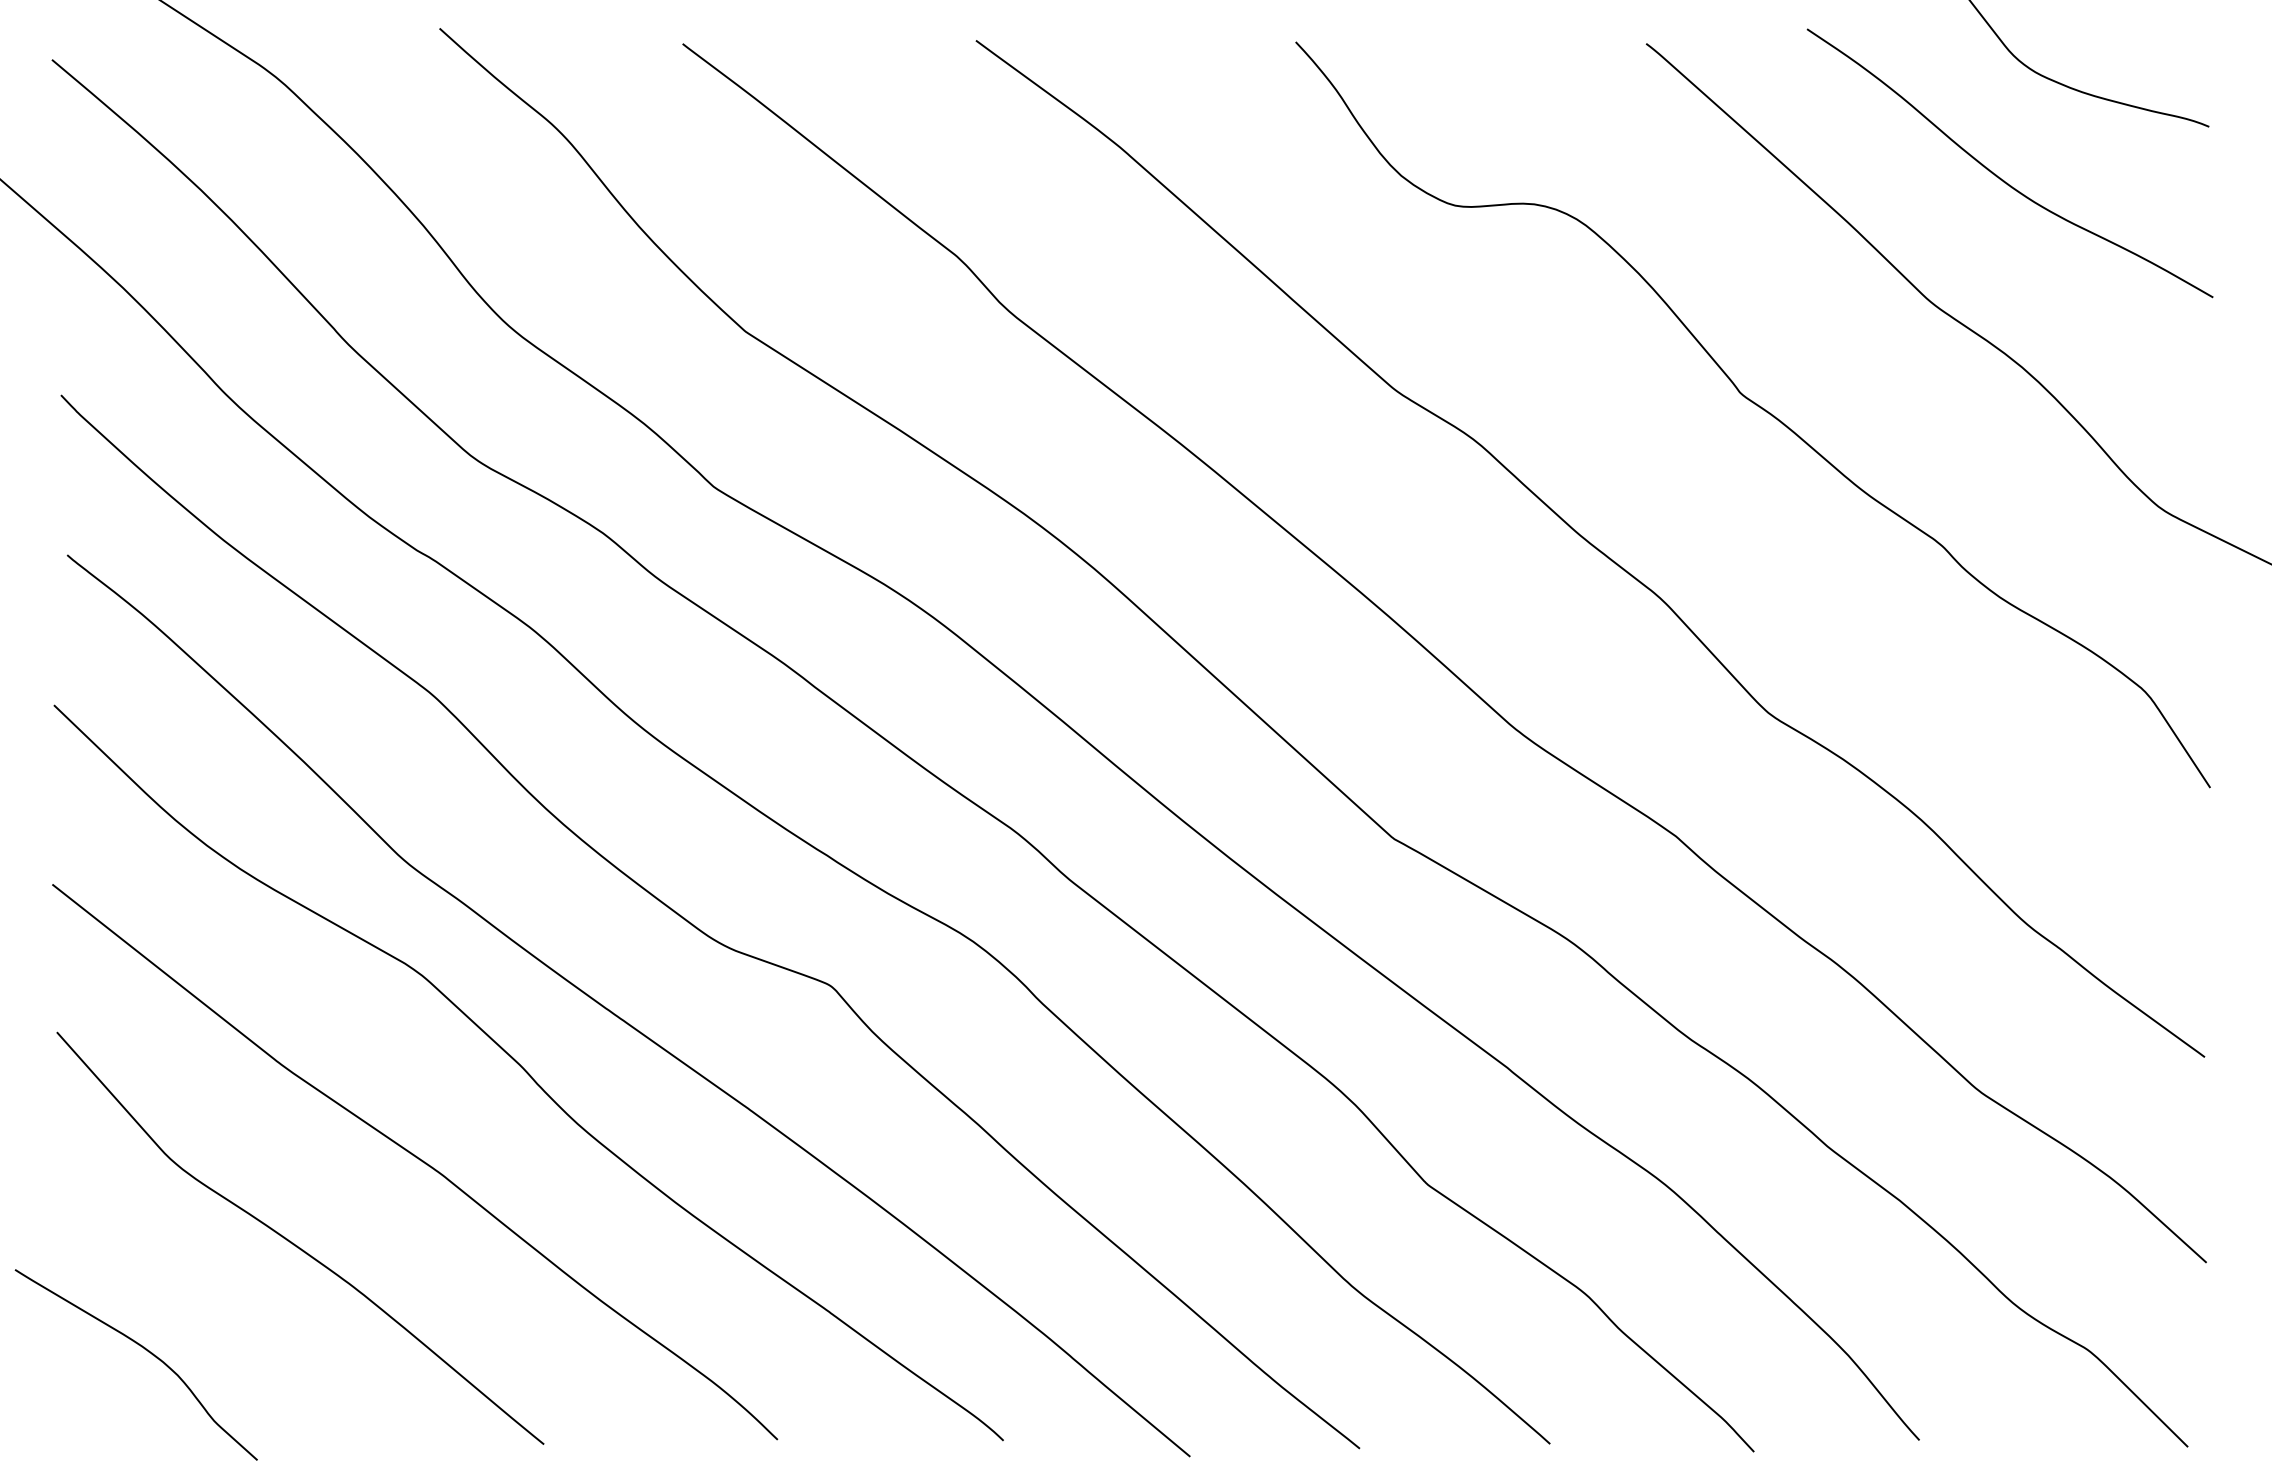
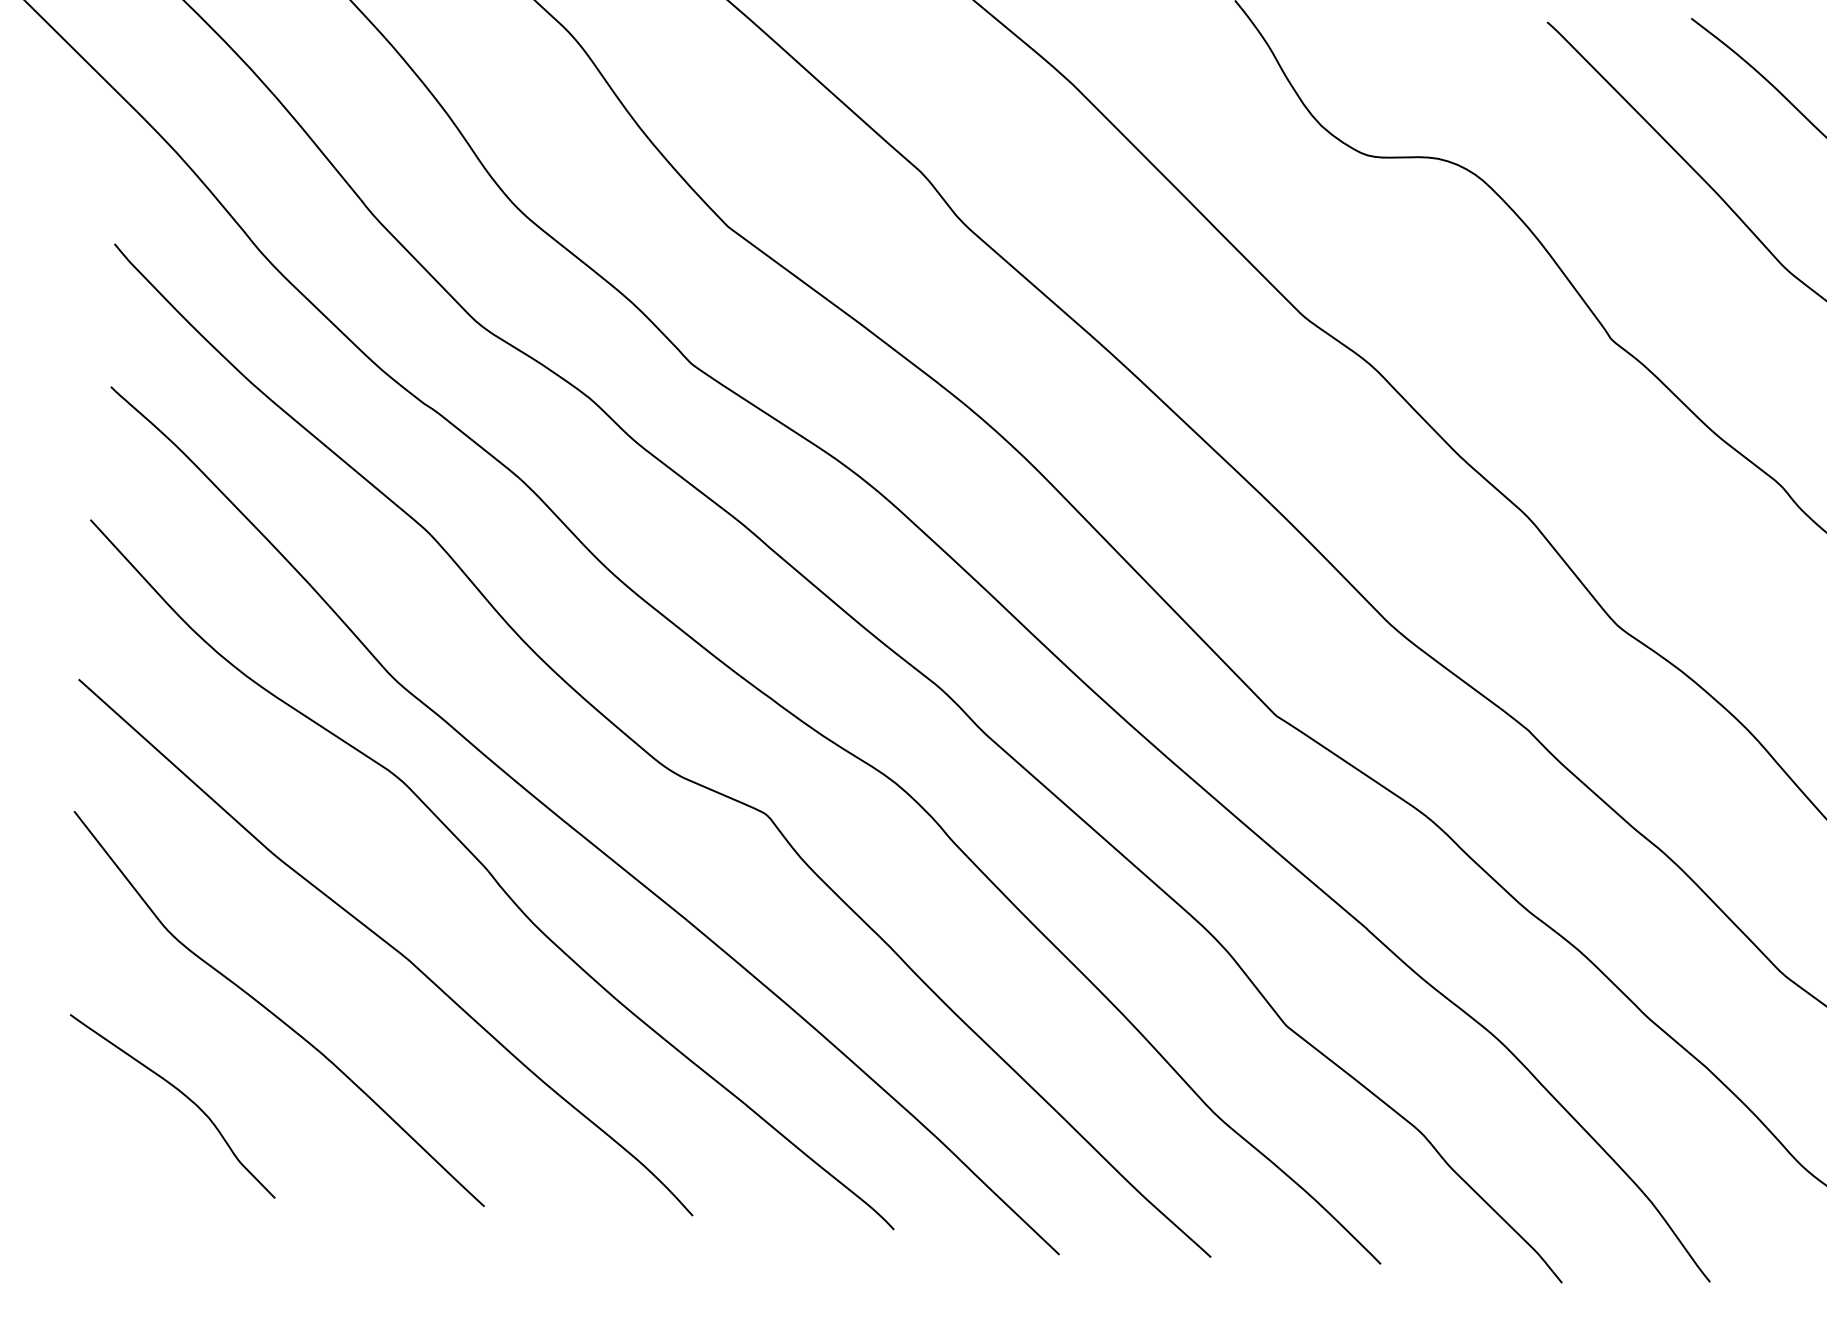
curve: (145, 1350) -> (181, 1094), moved

